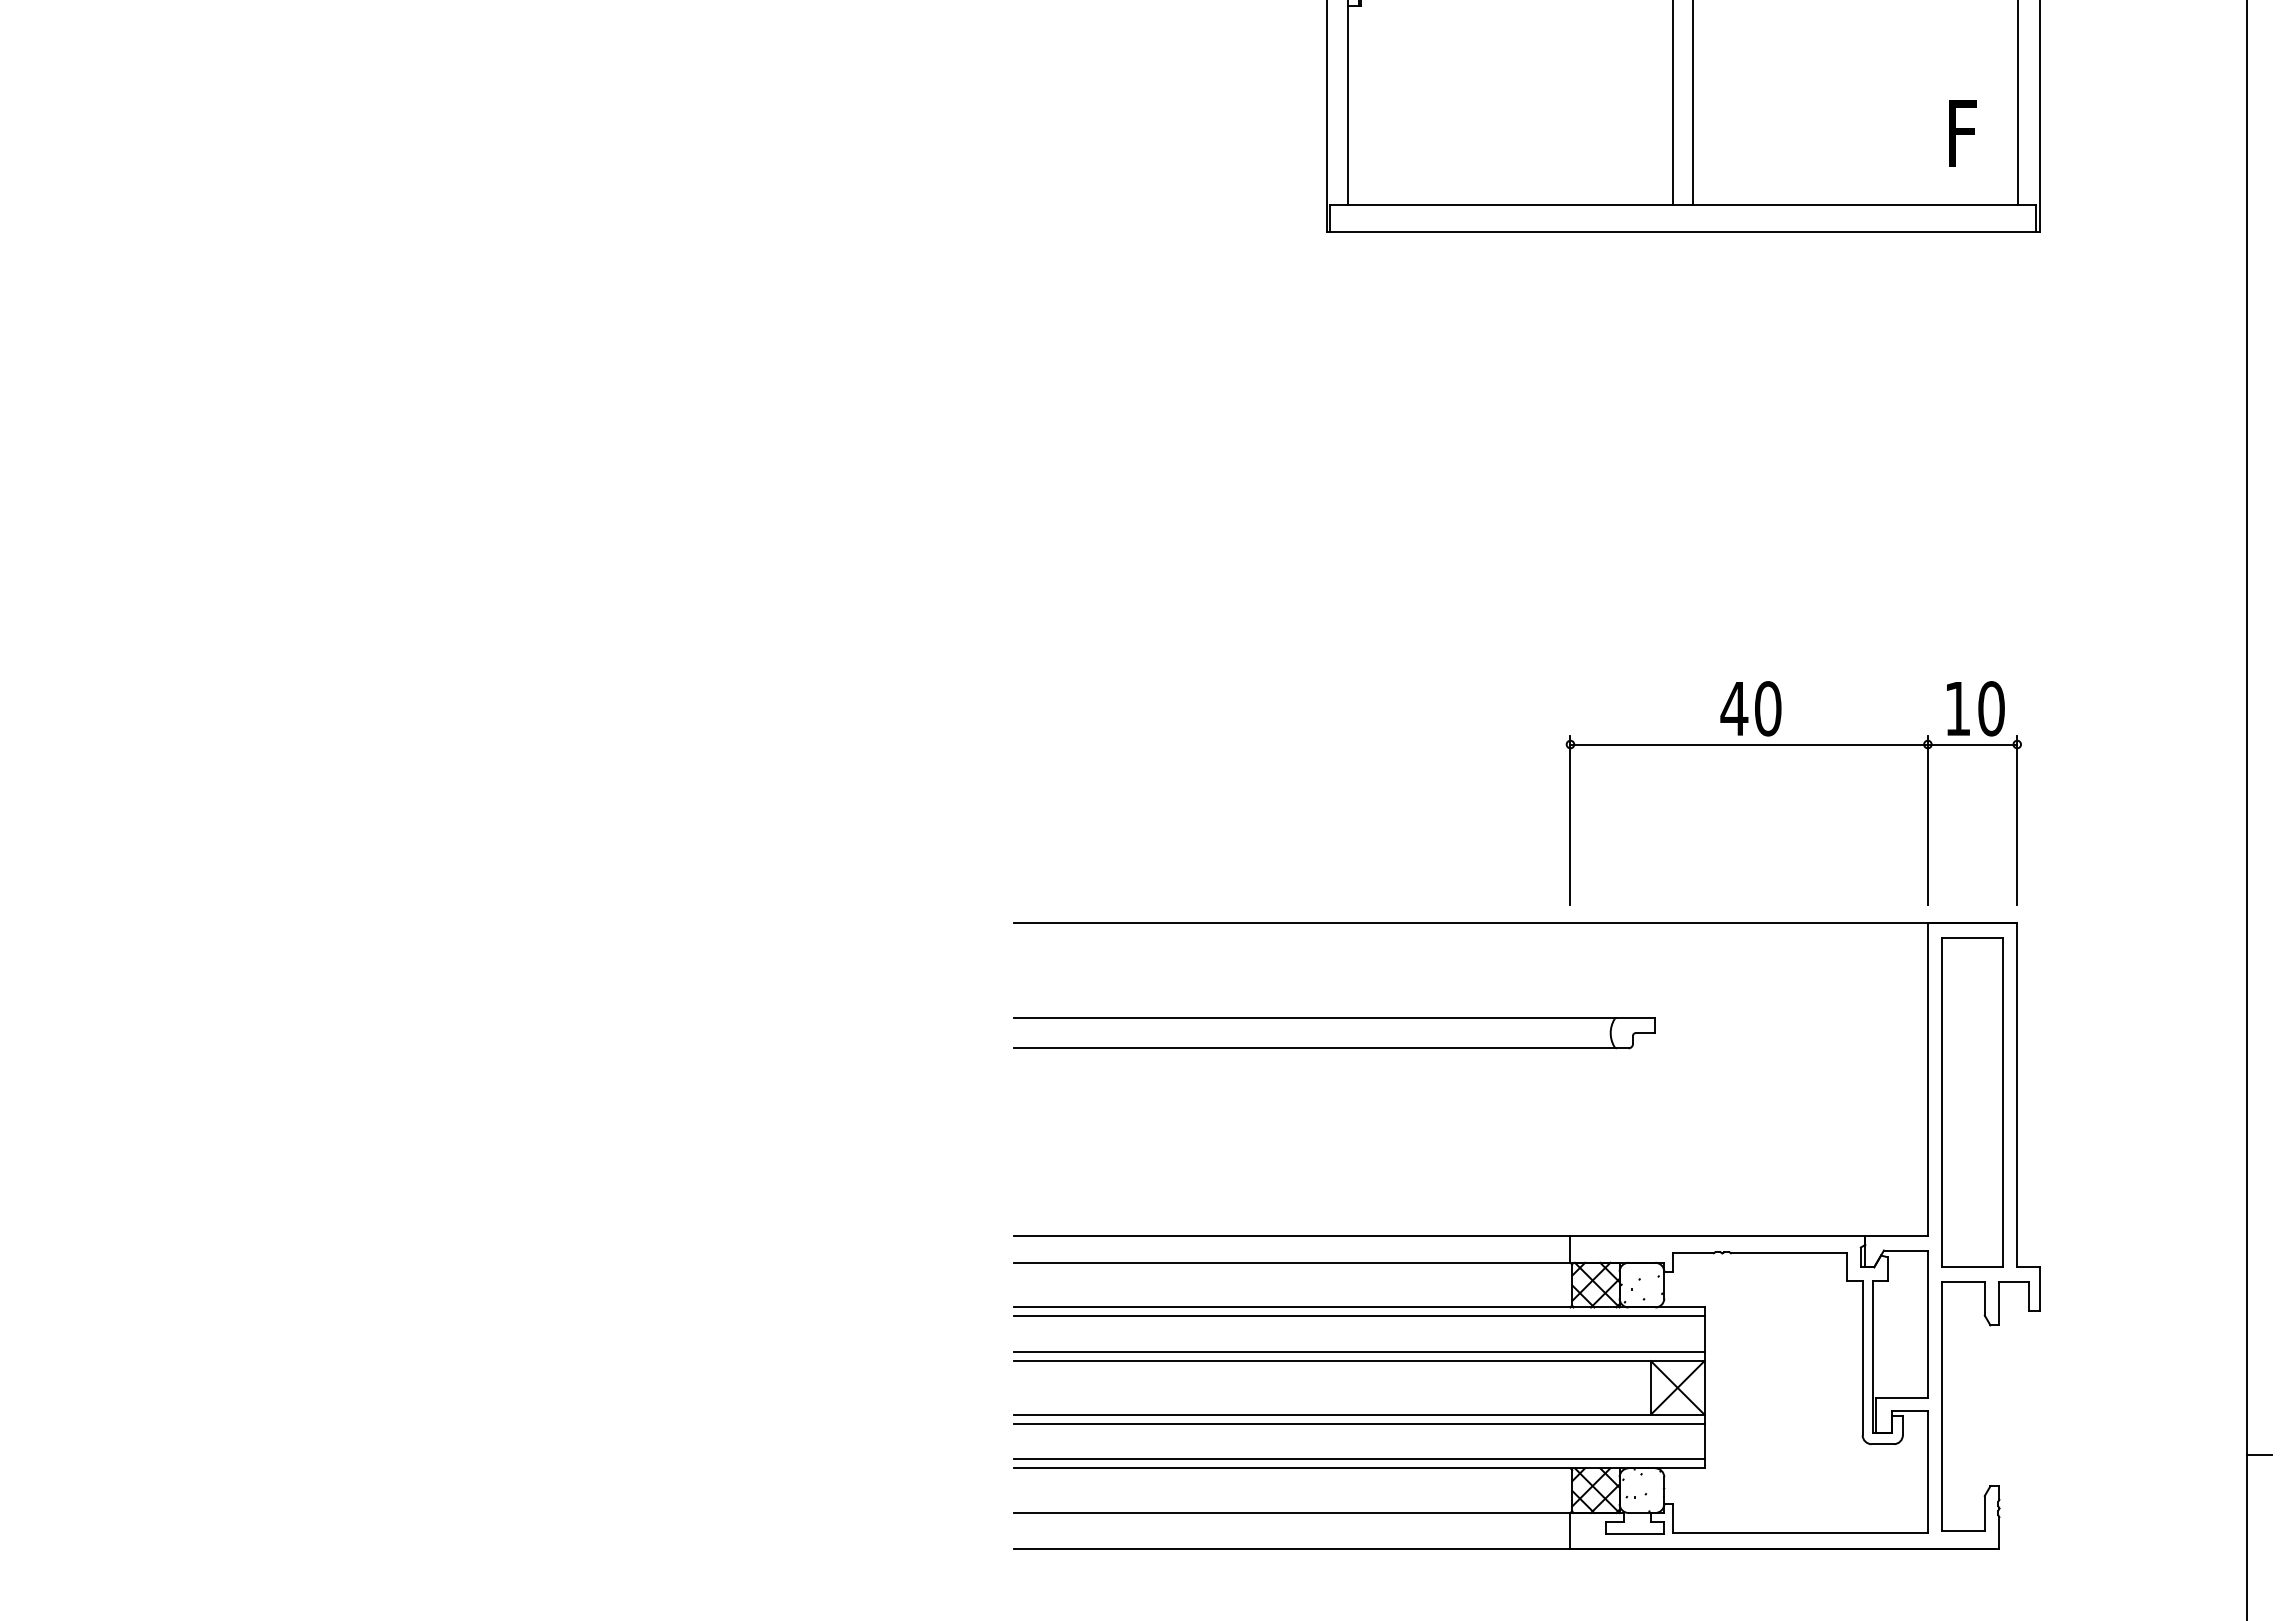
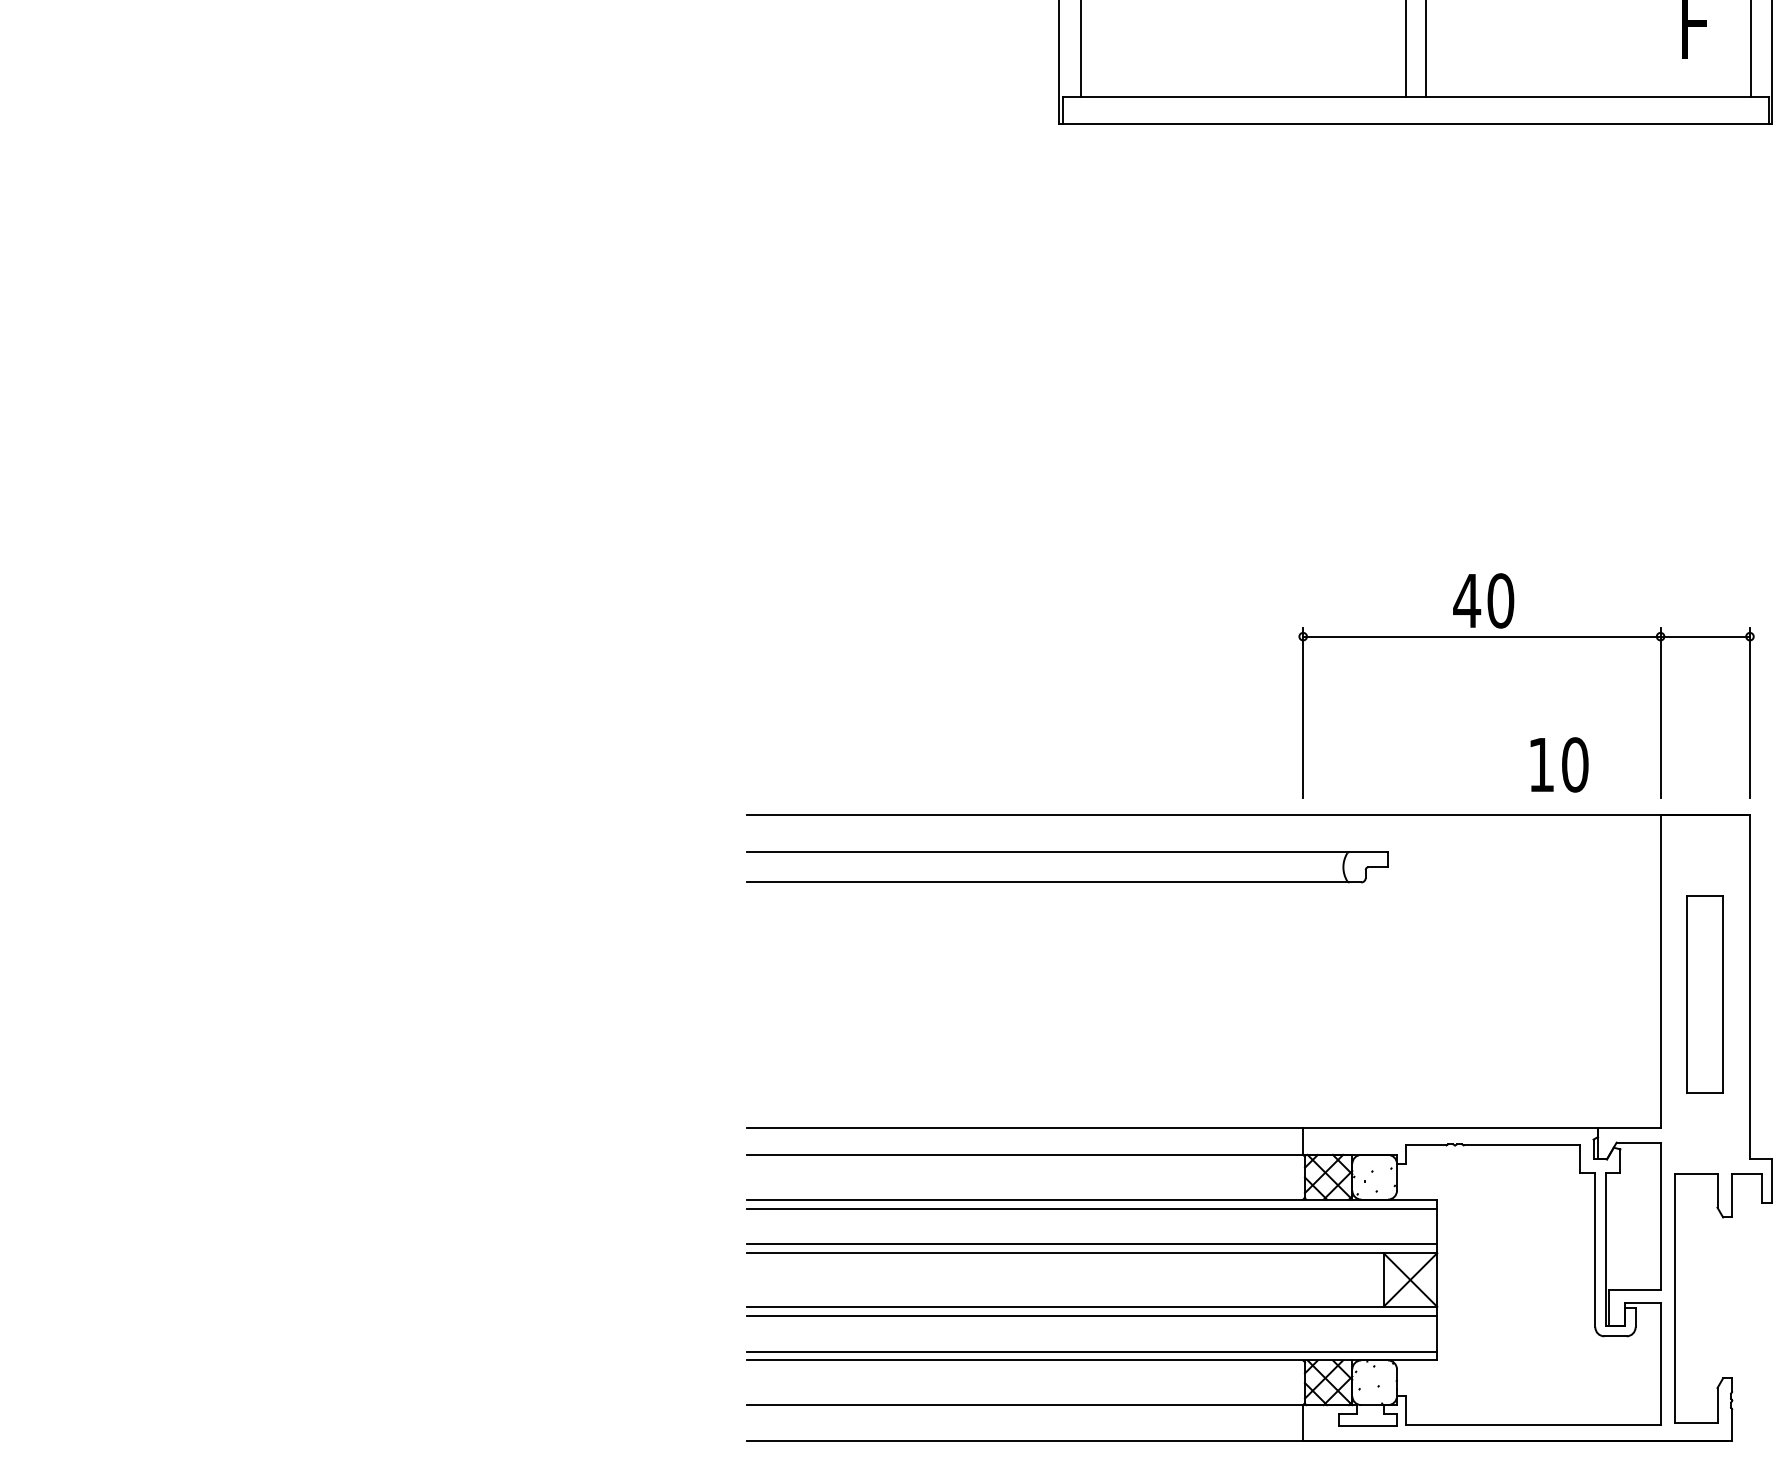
text: (1975, 708) -> (1559, 764), moved
part: (1334, 1047) -> (1067, 881), moved
part: (1972, 1102) -> (1705, 994), size x0.6

